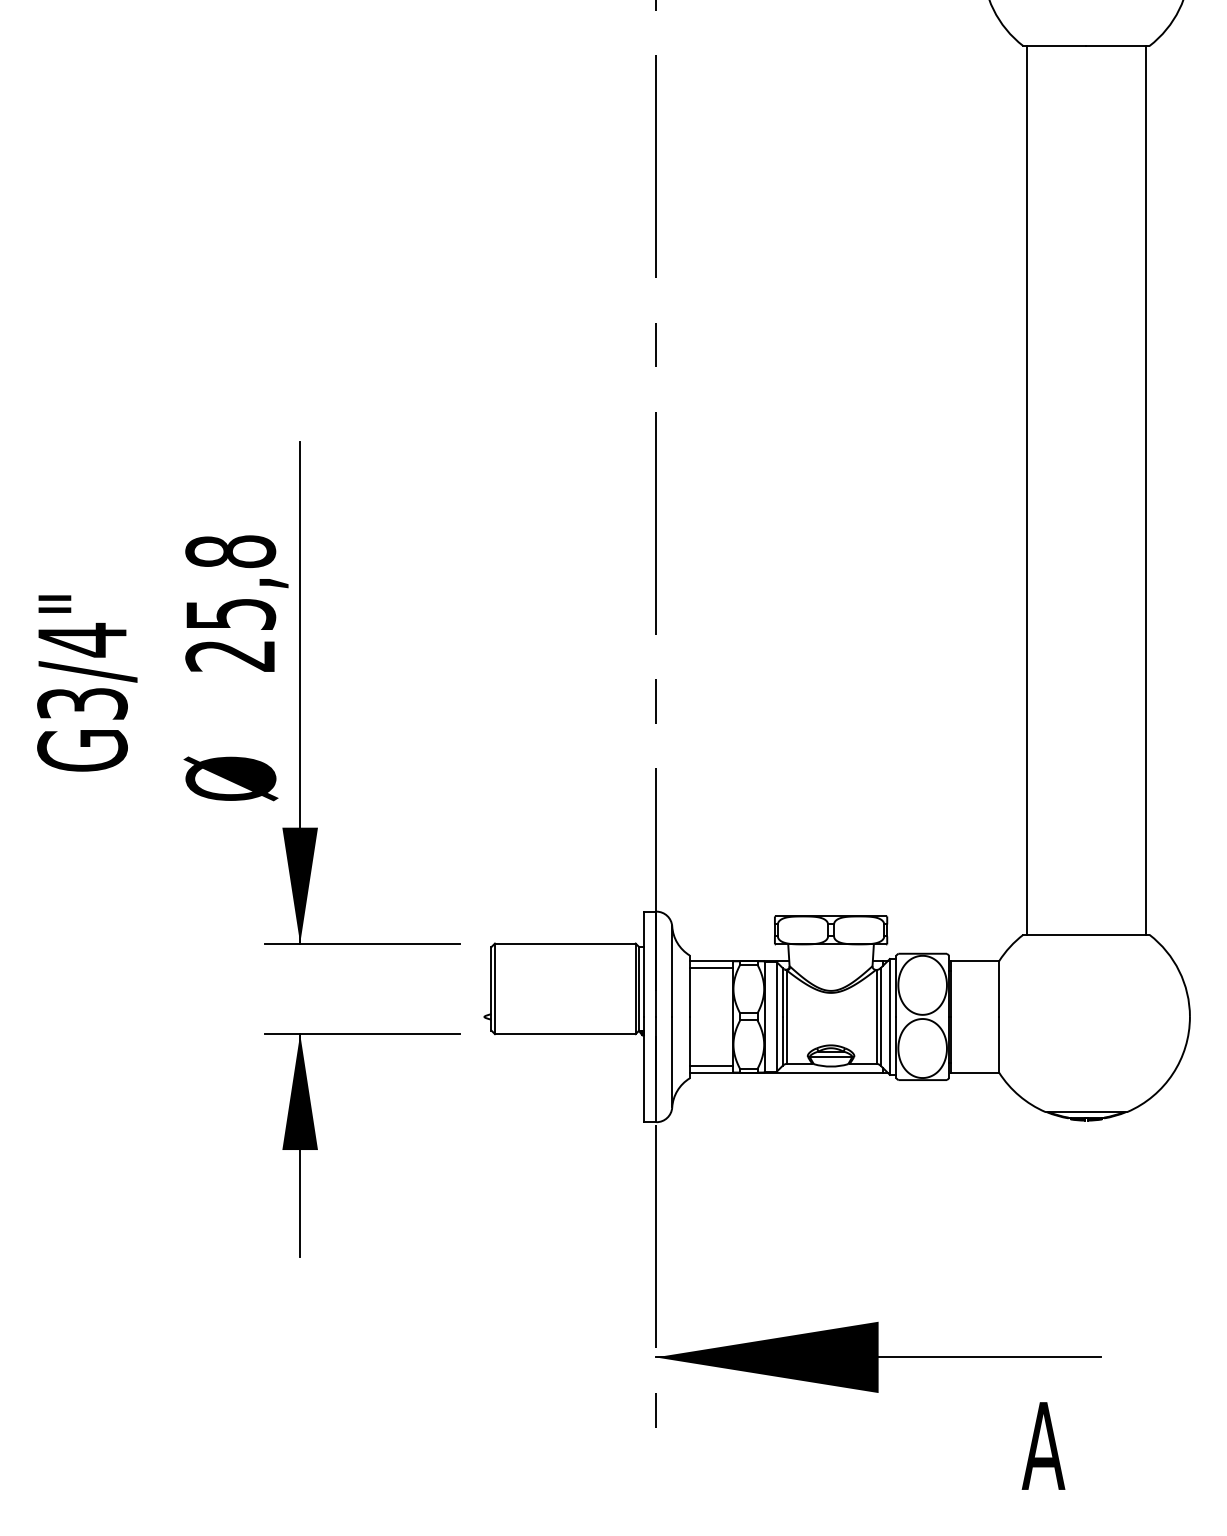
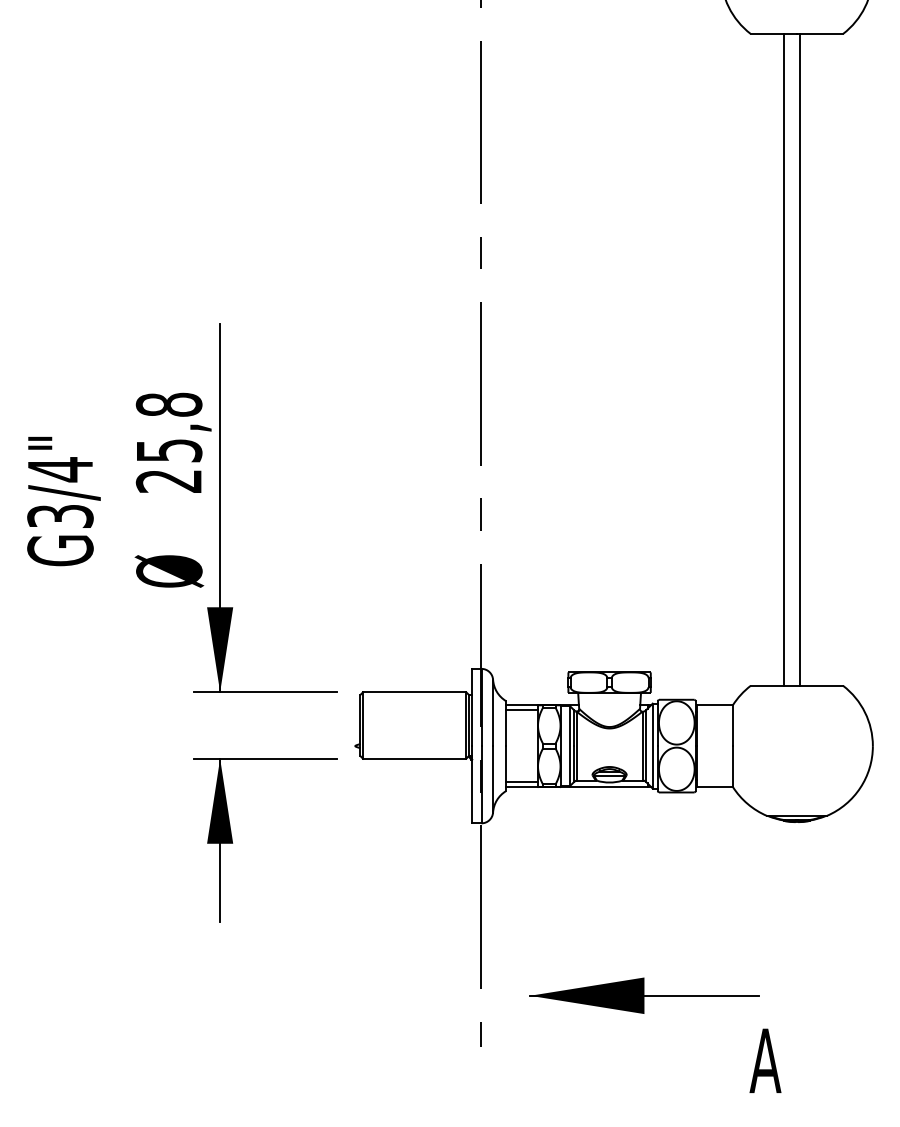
line: (1026, 490) -> (783, 359), moved
line: (1146, 490) -> (799, 359), moved
part: (878, 1356) -> (644, 995), size x0.7

